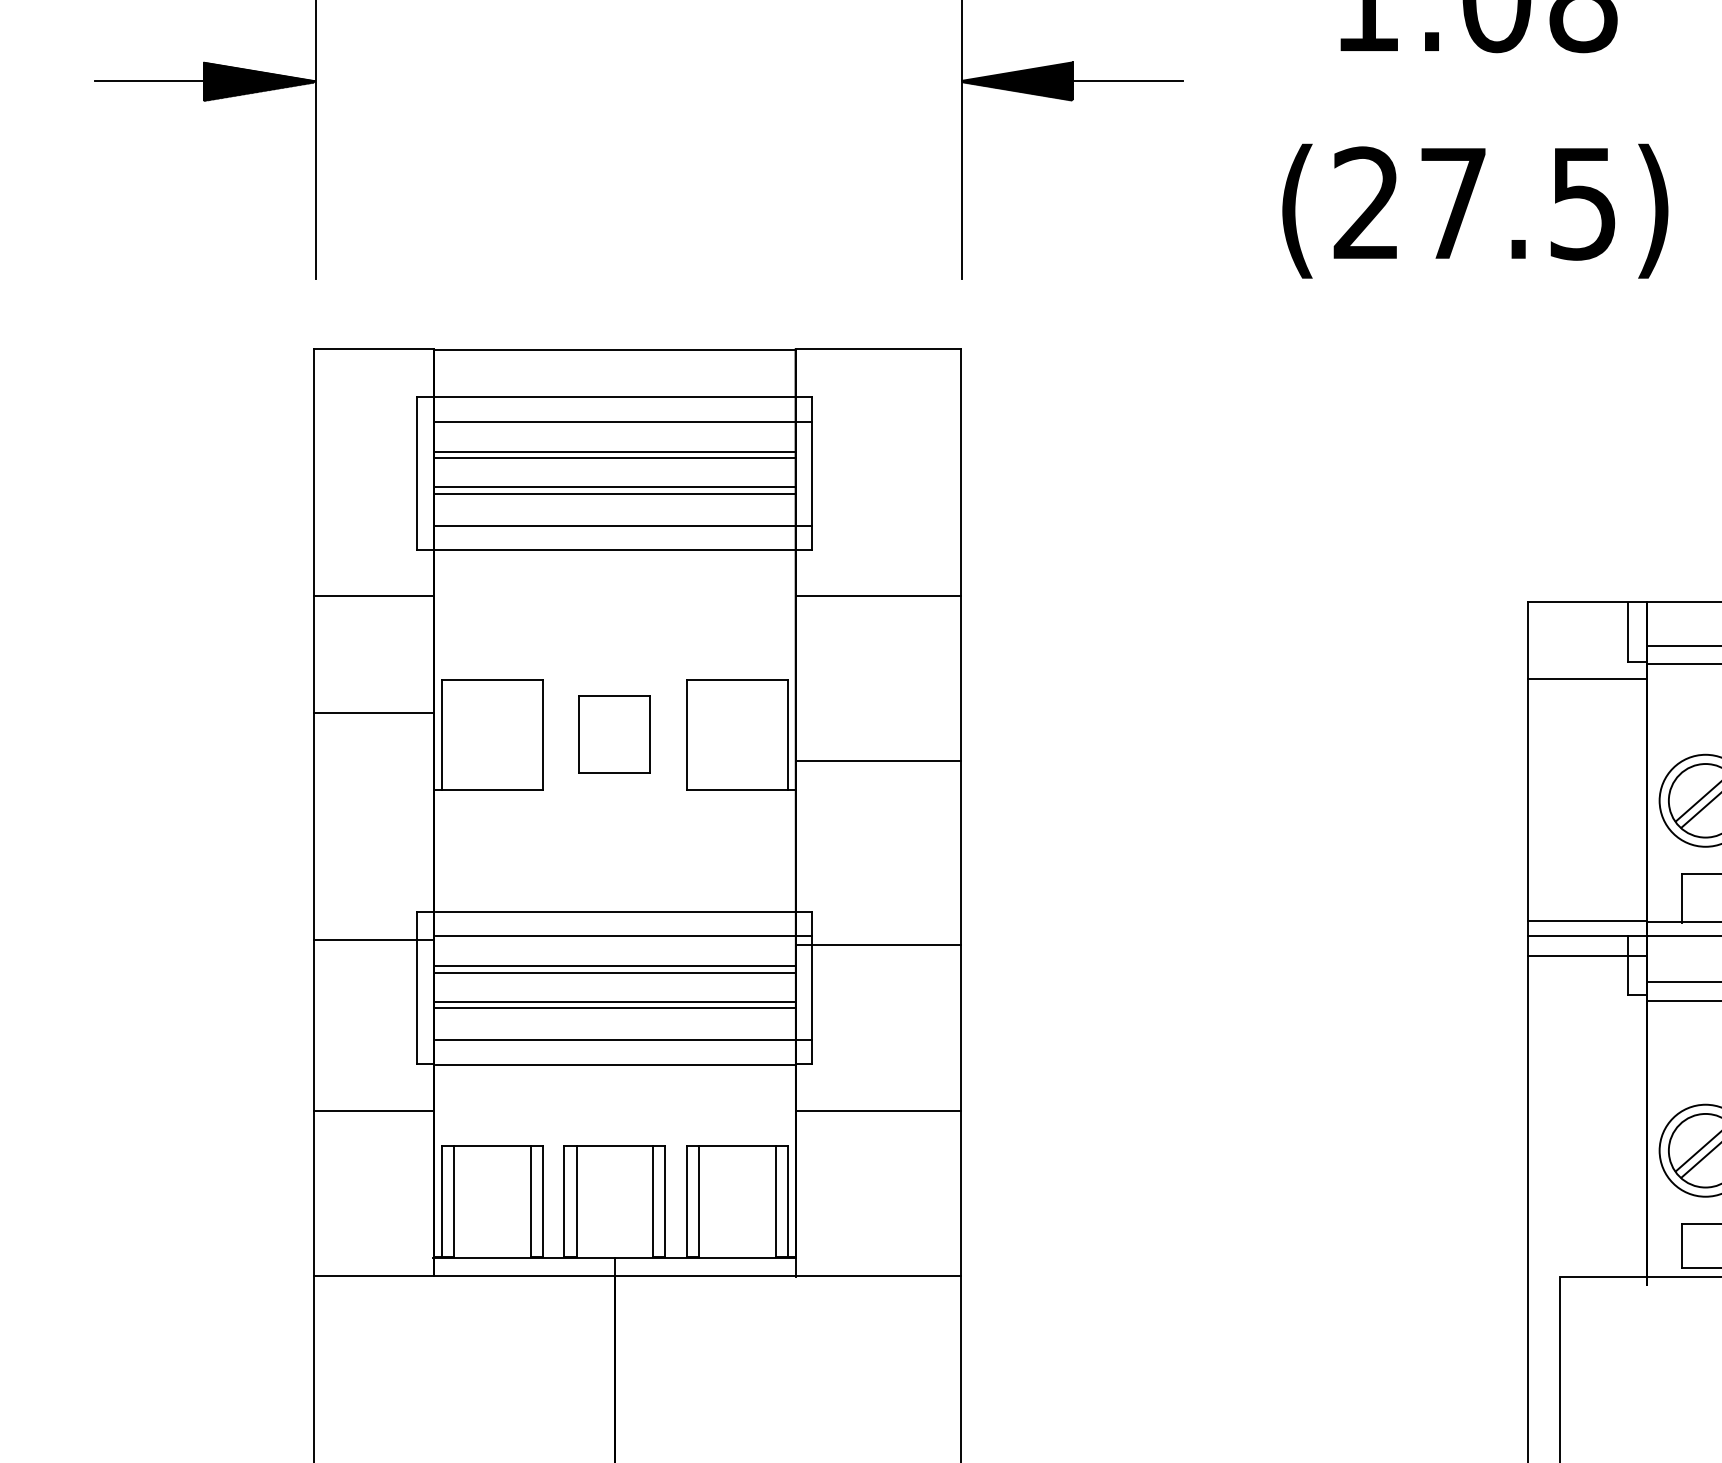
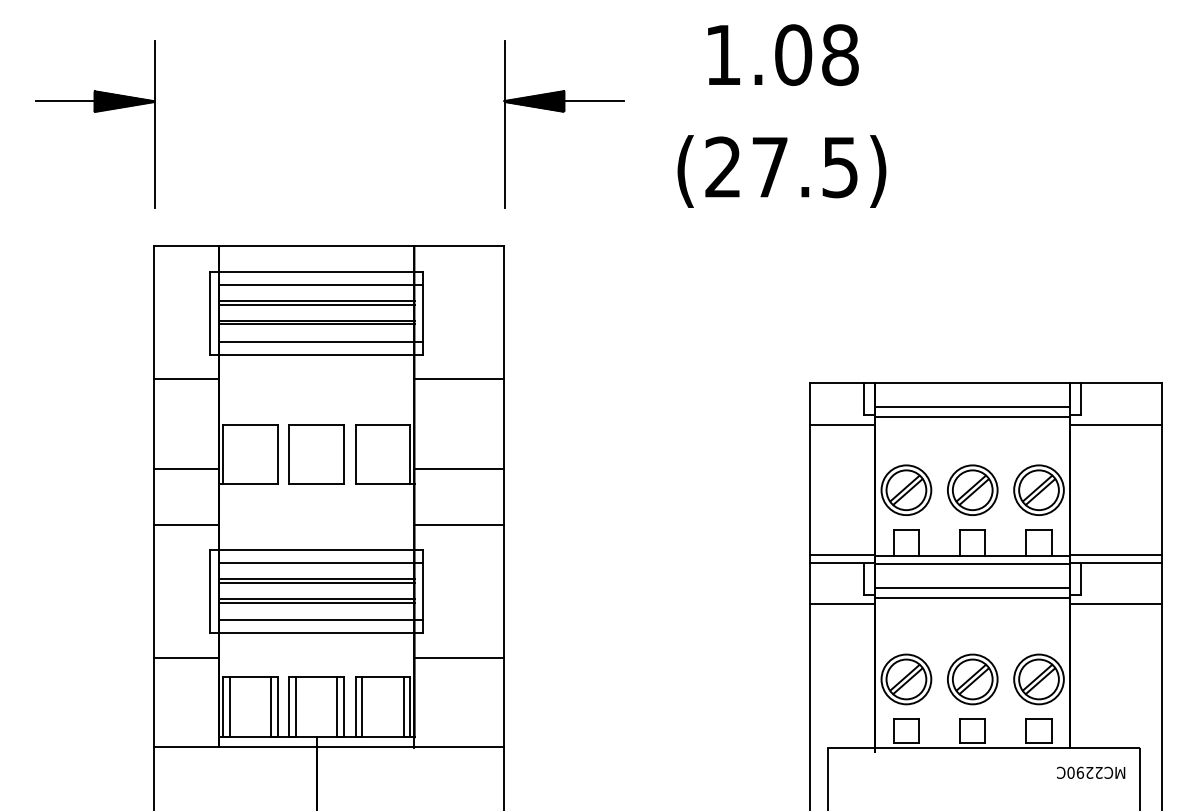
line: (373, 712) -> (186, 468), moved
part: (614, 734) -> (316, 454), size x1.43
line: (373, 939) -> (186, 525), moved
line: (877, 945) -> (458, 525), moved
line: (1587, 956) -> (842, 604), moved

